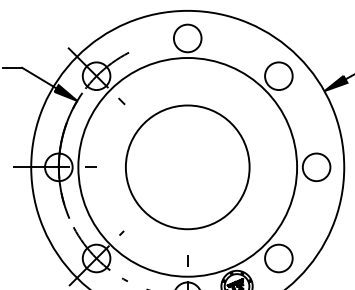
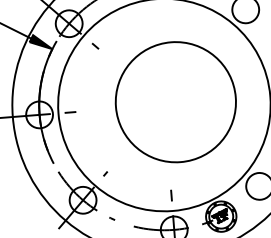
circle: (187, 167) -> (175, 102), moved

